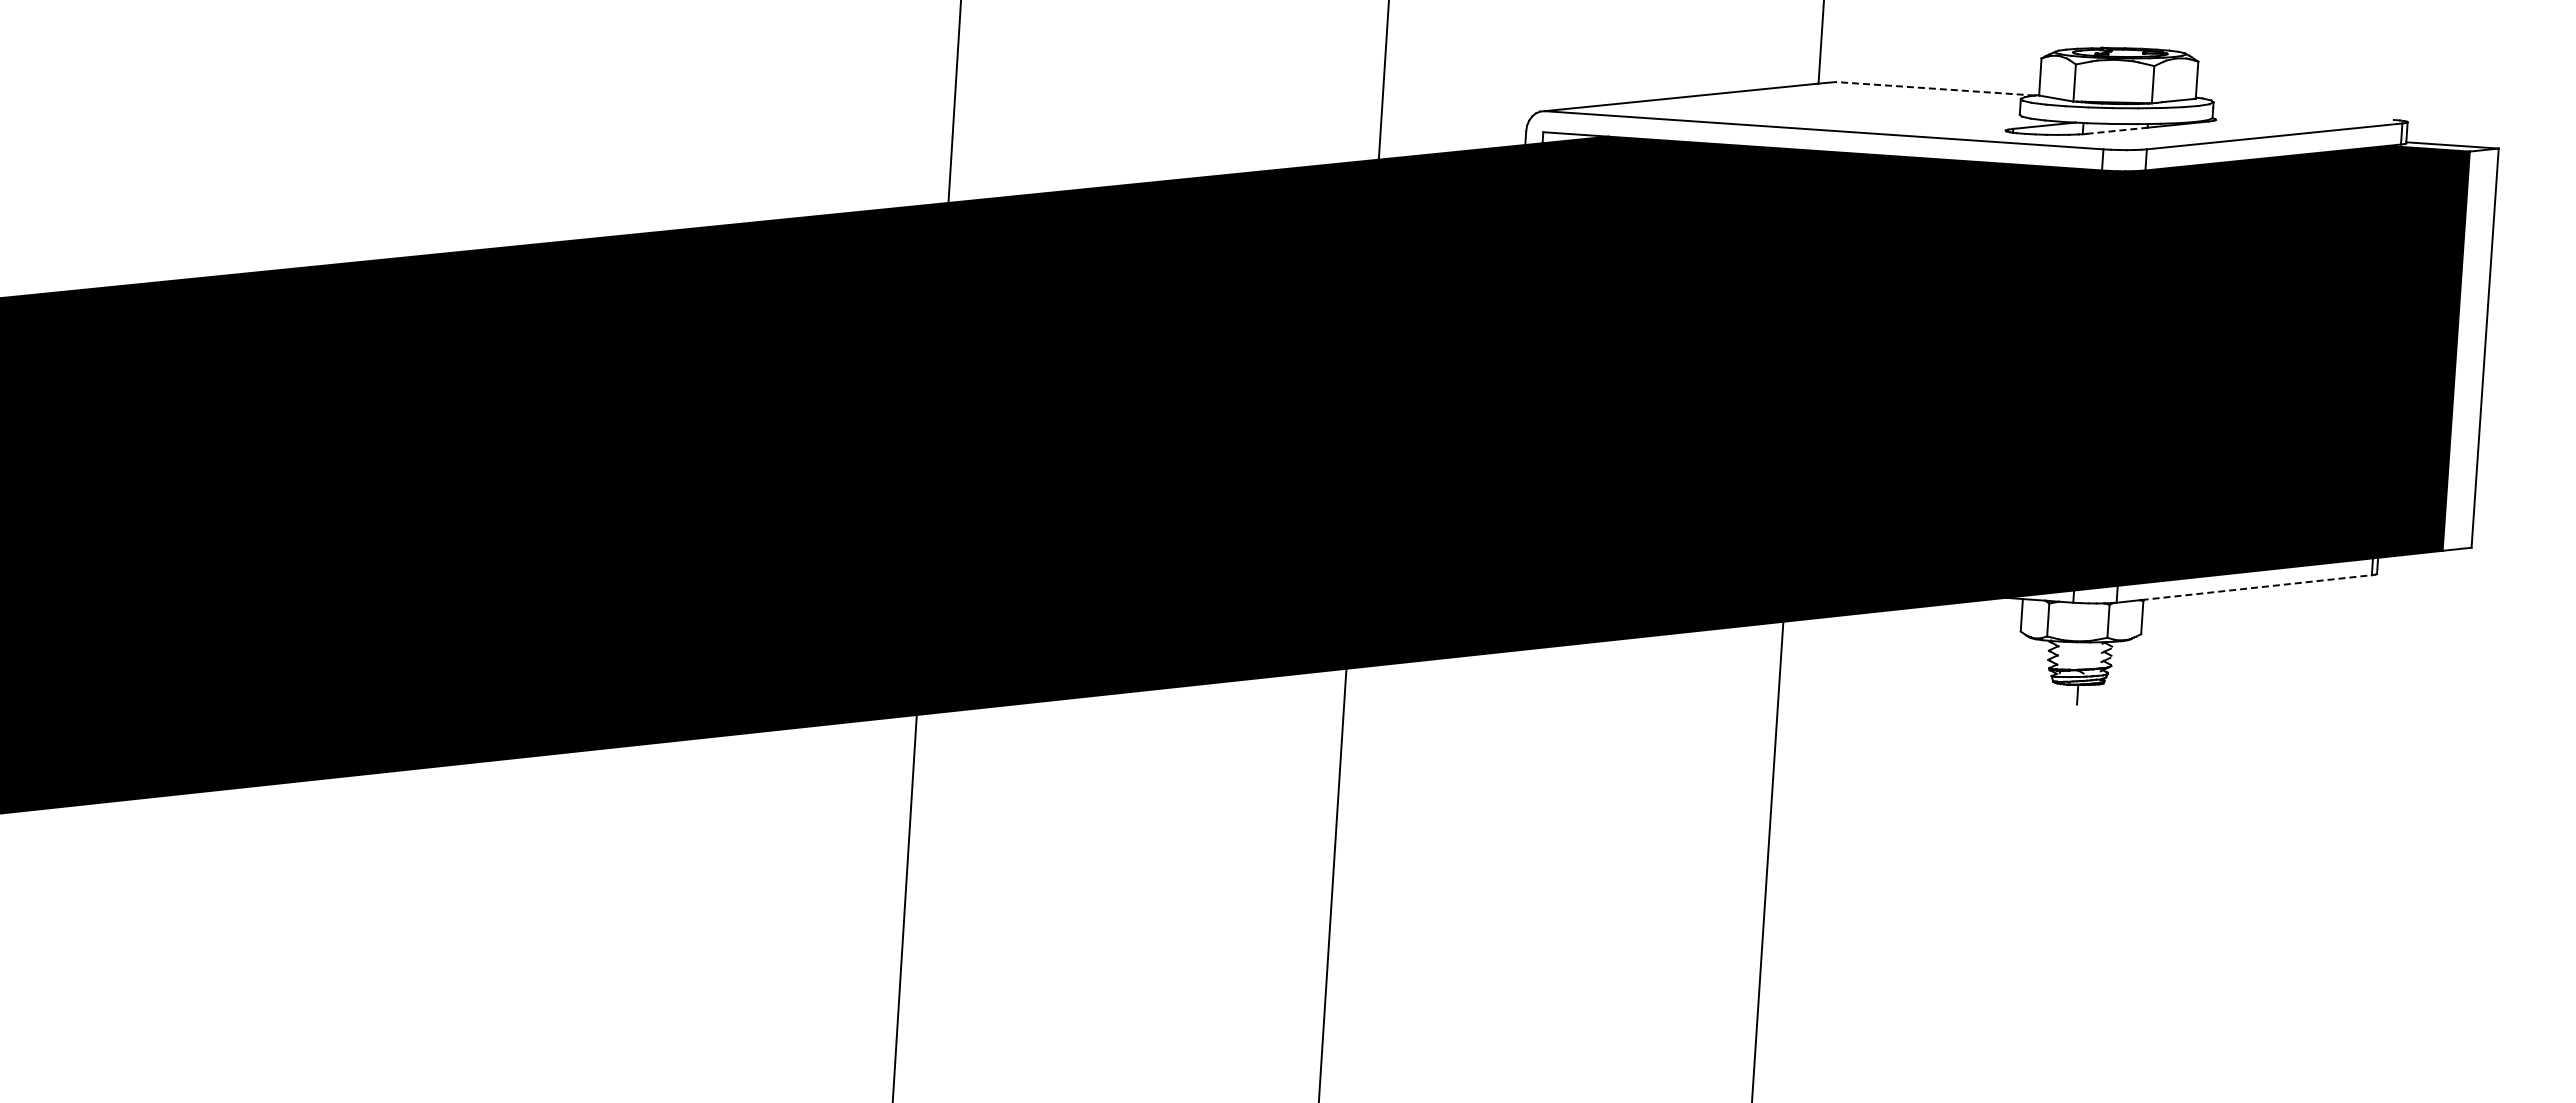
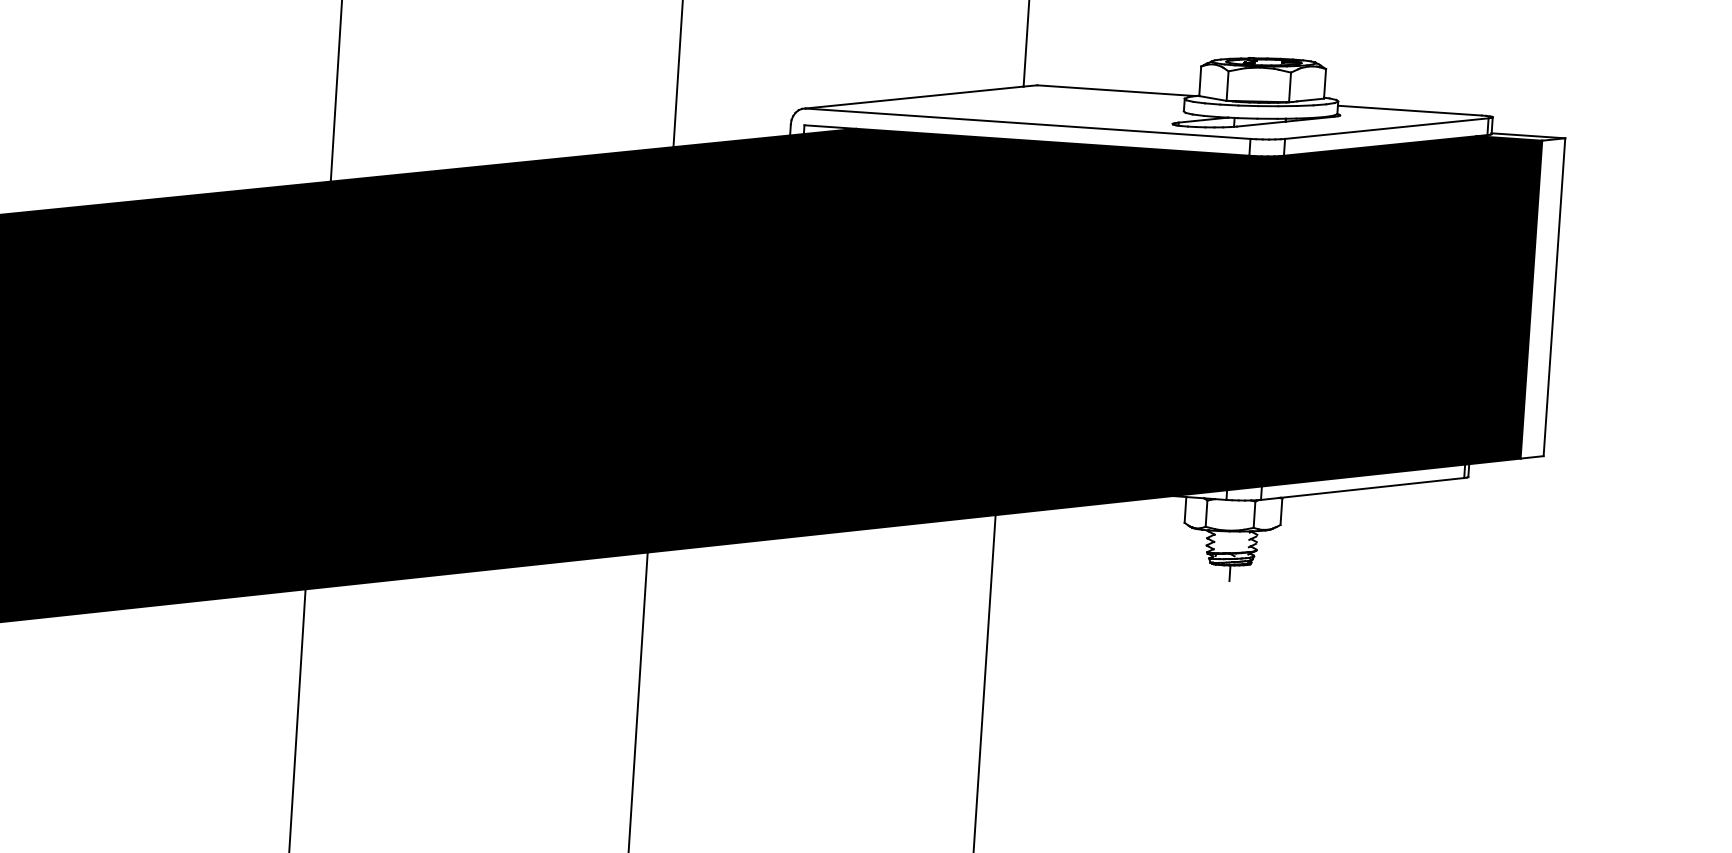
line: (1935, 88) -> (1116, 90), dashed -> solid
line: (2303, 113) -> (1409, 110), added
line: (2117, 130) -> (1261, 123), dashed -> solid
line: (2256, 587) -> (1372, 487), dashed -> solid

